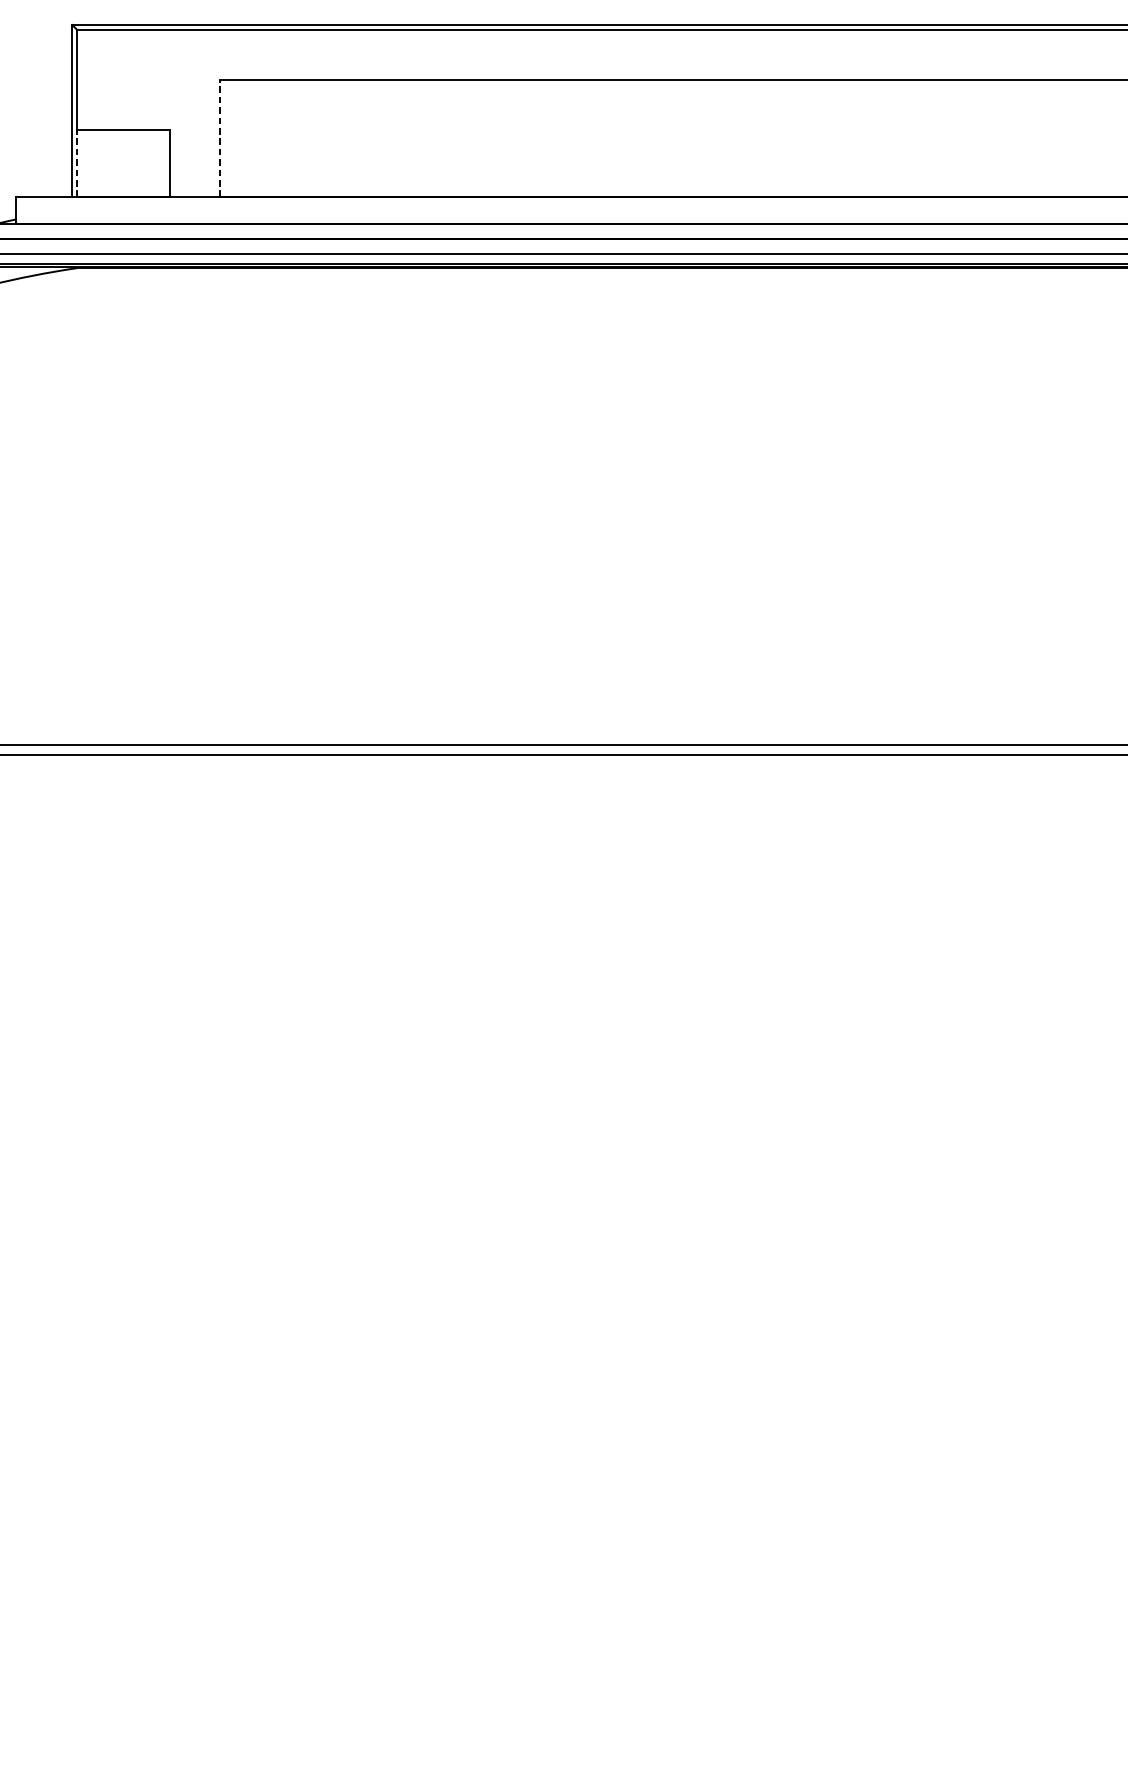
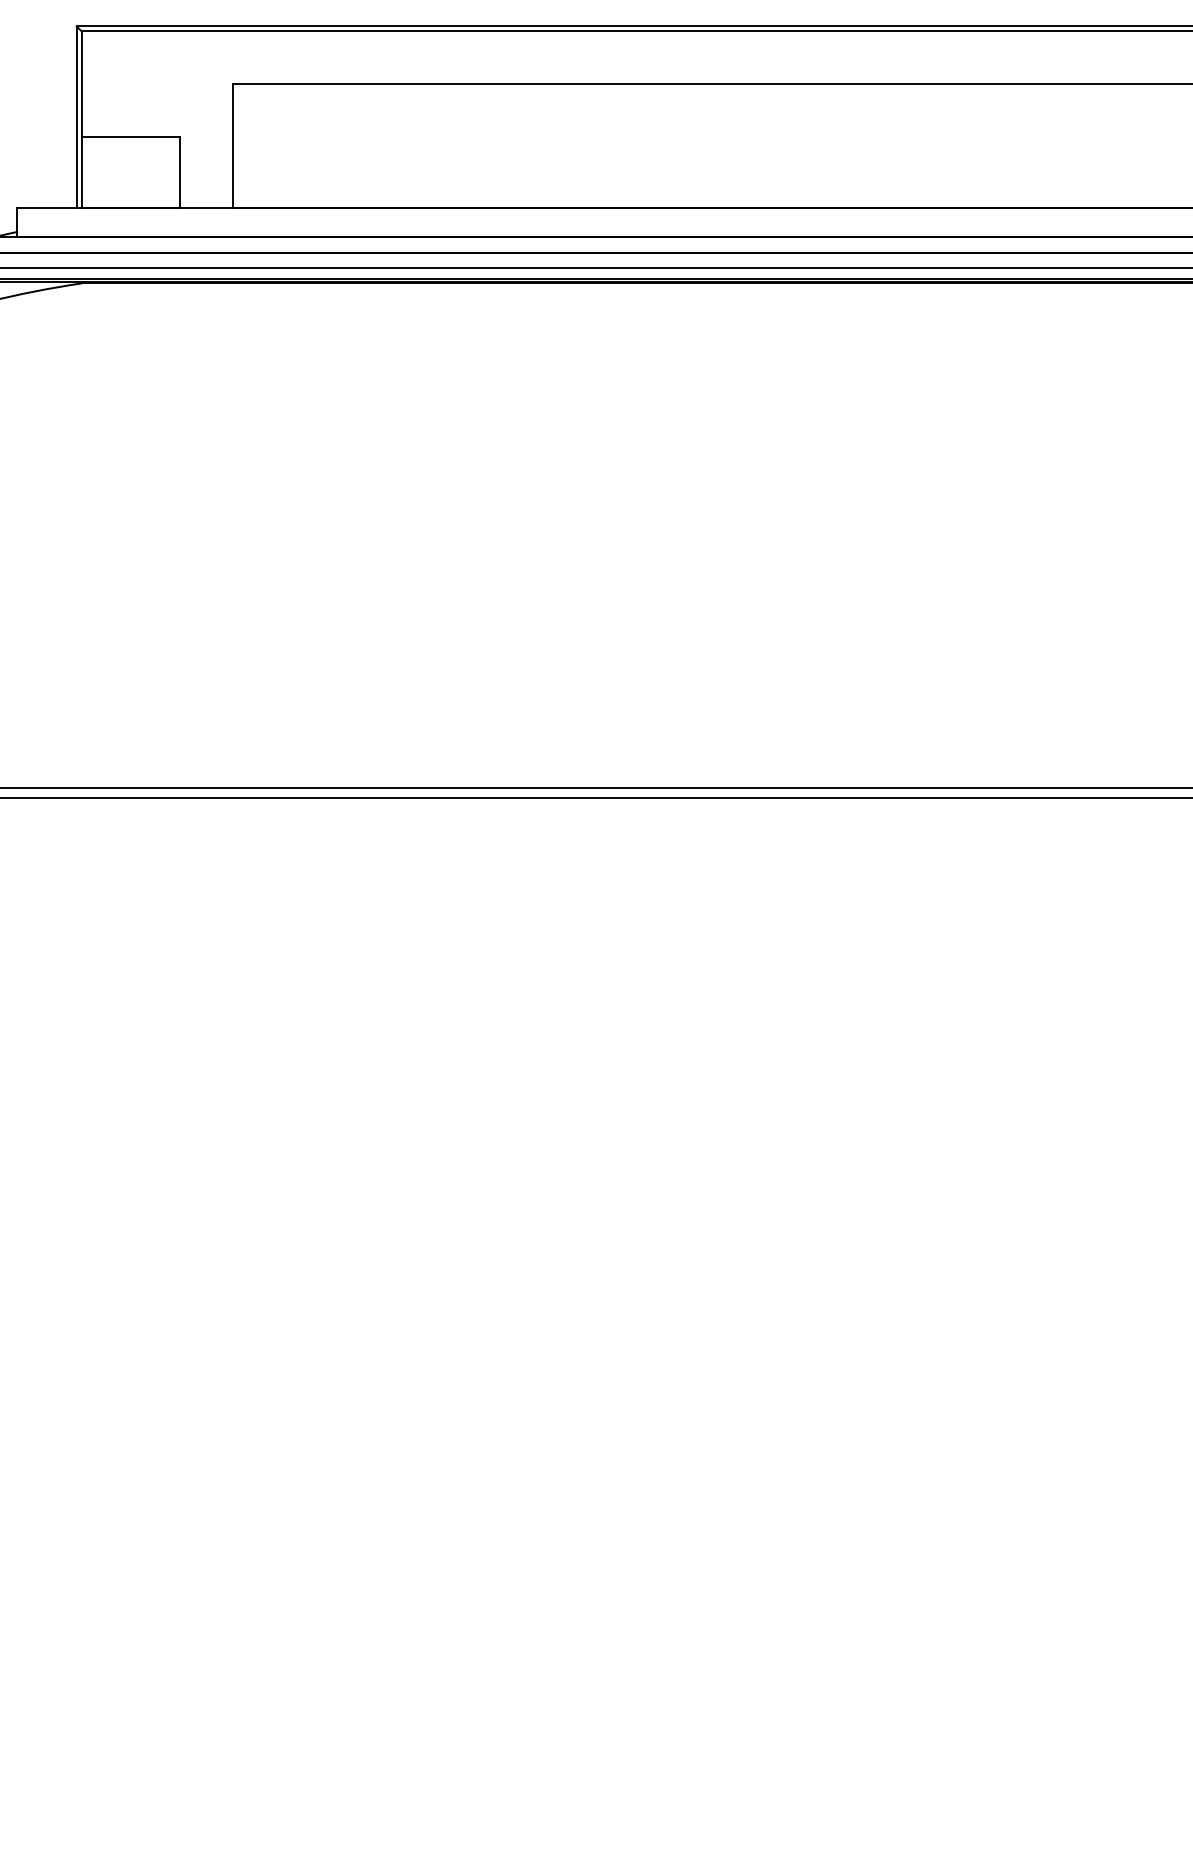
line: (220, 137) -> (233, 145), dashed -> solid
line: (76, 163) -> (81, 172), dashed -> solid

